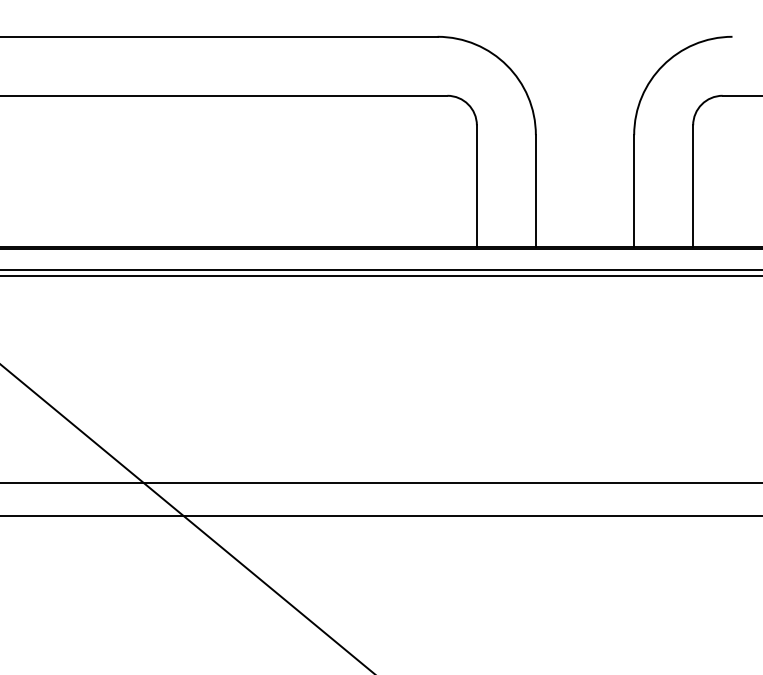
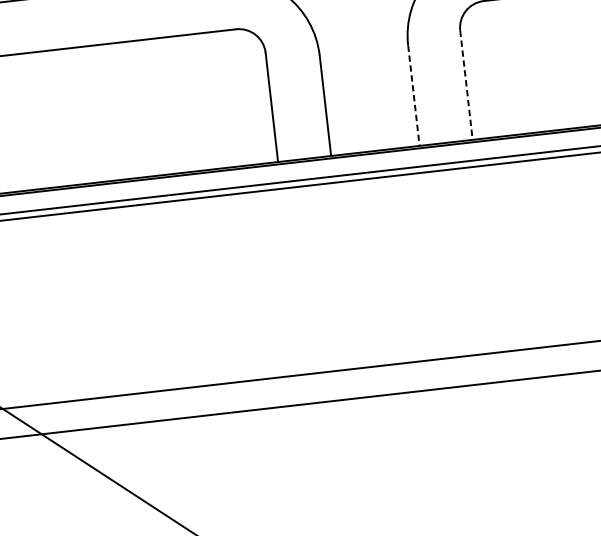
line: (693, 186) -> (466, 85), solid -> dashed
line: (634, 190) -> (414, 95), solid -> dashed

